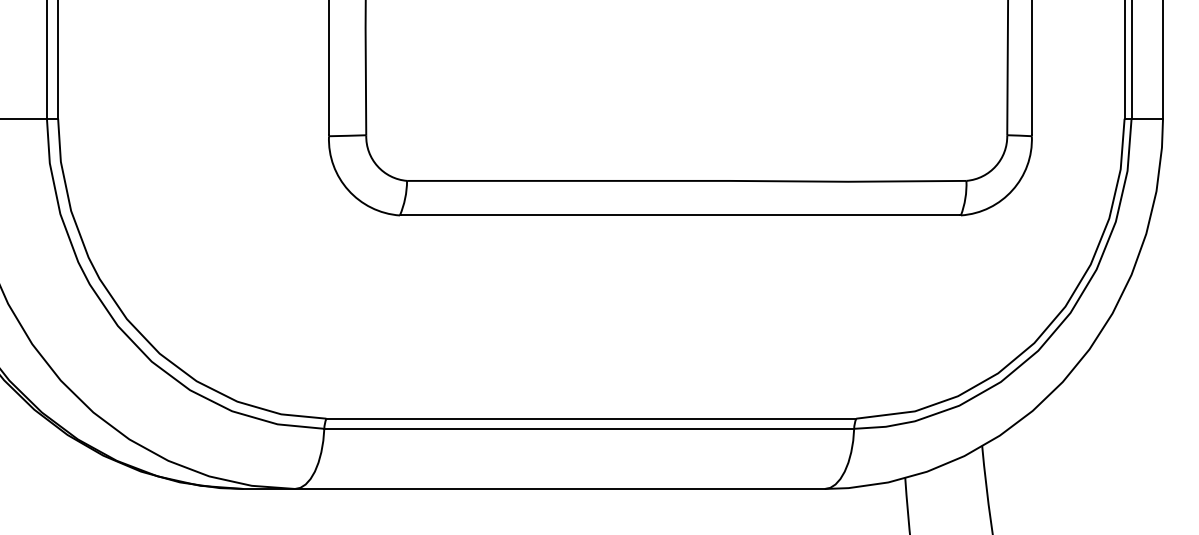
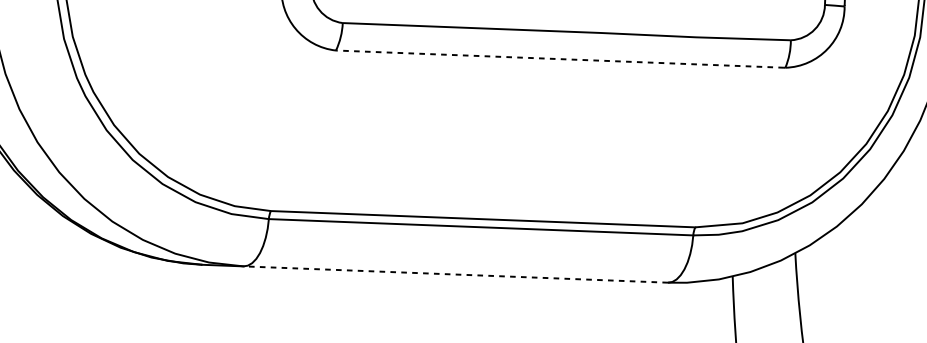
line: (680, 215) -> (560, 59), solid -> dashed
line: (559, 488) -> (455, 274), solid -> dashed

